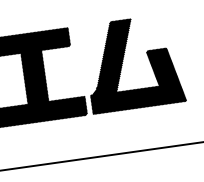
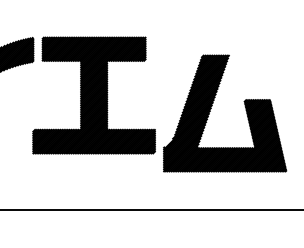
part: (122, 62) -> (211, 109), moved

